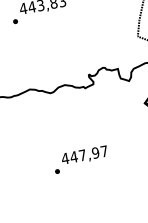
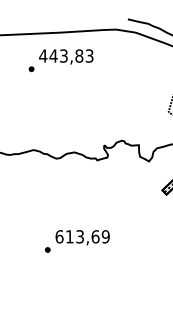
text: (84, 154) -> (82, 236), 447,97 -> 613,69

